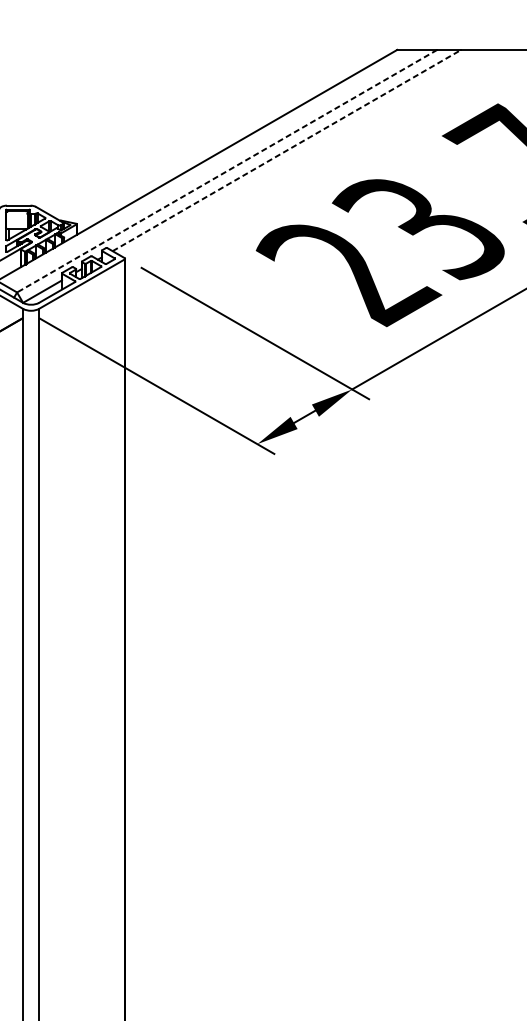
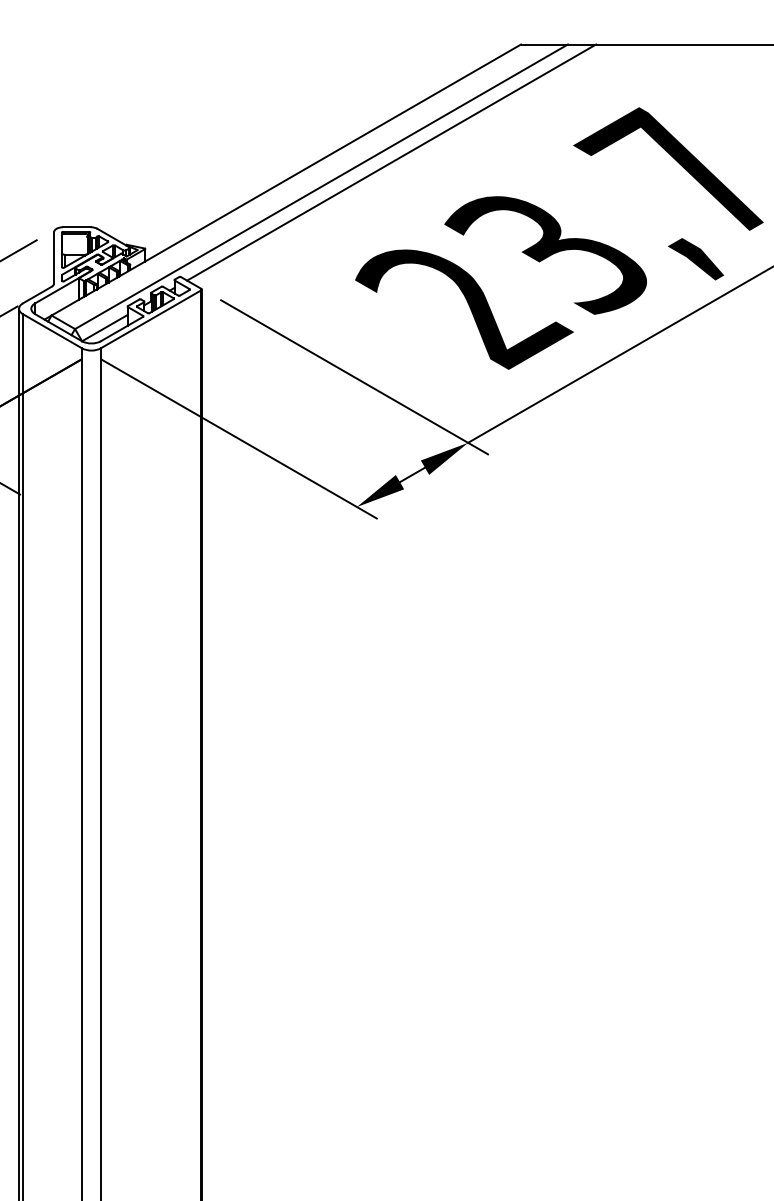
line: (287, 150) -> (392, 162), dashed -> solid
line: (227, 170) -> (321, 186), dashed -> solid

